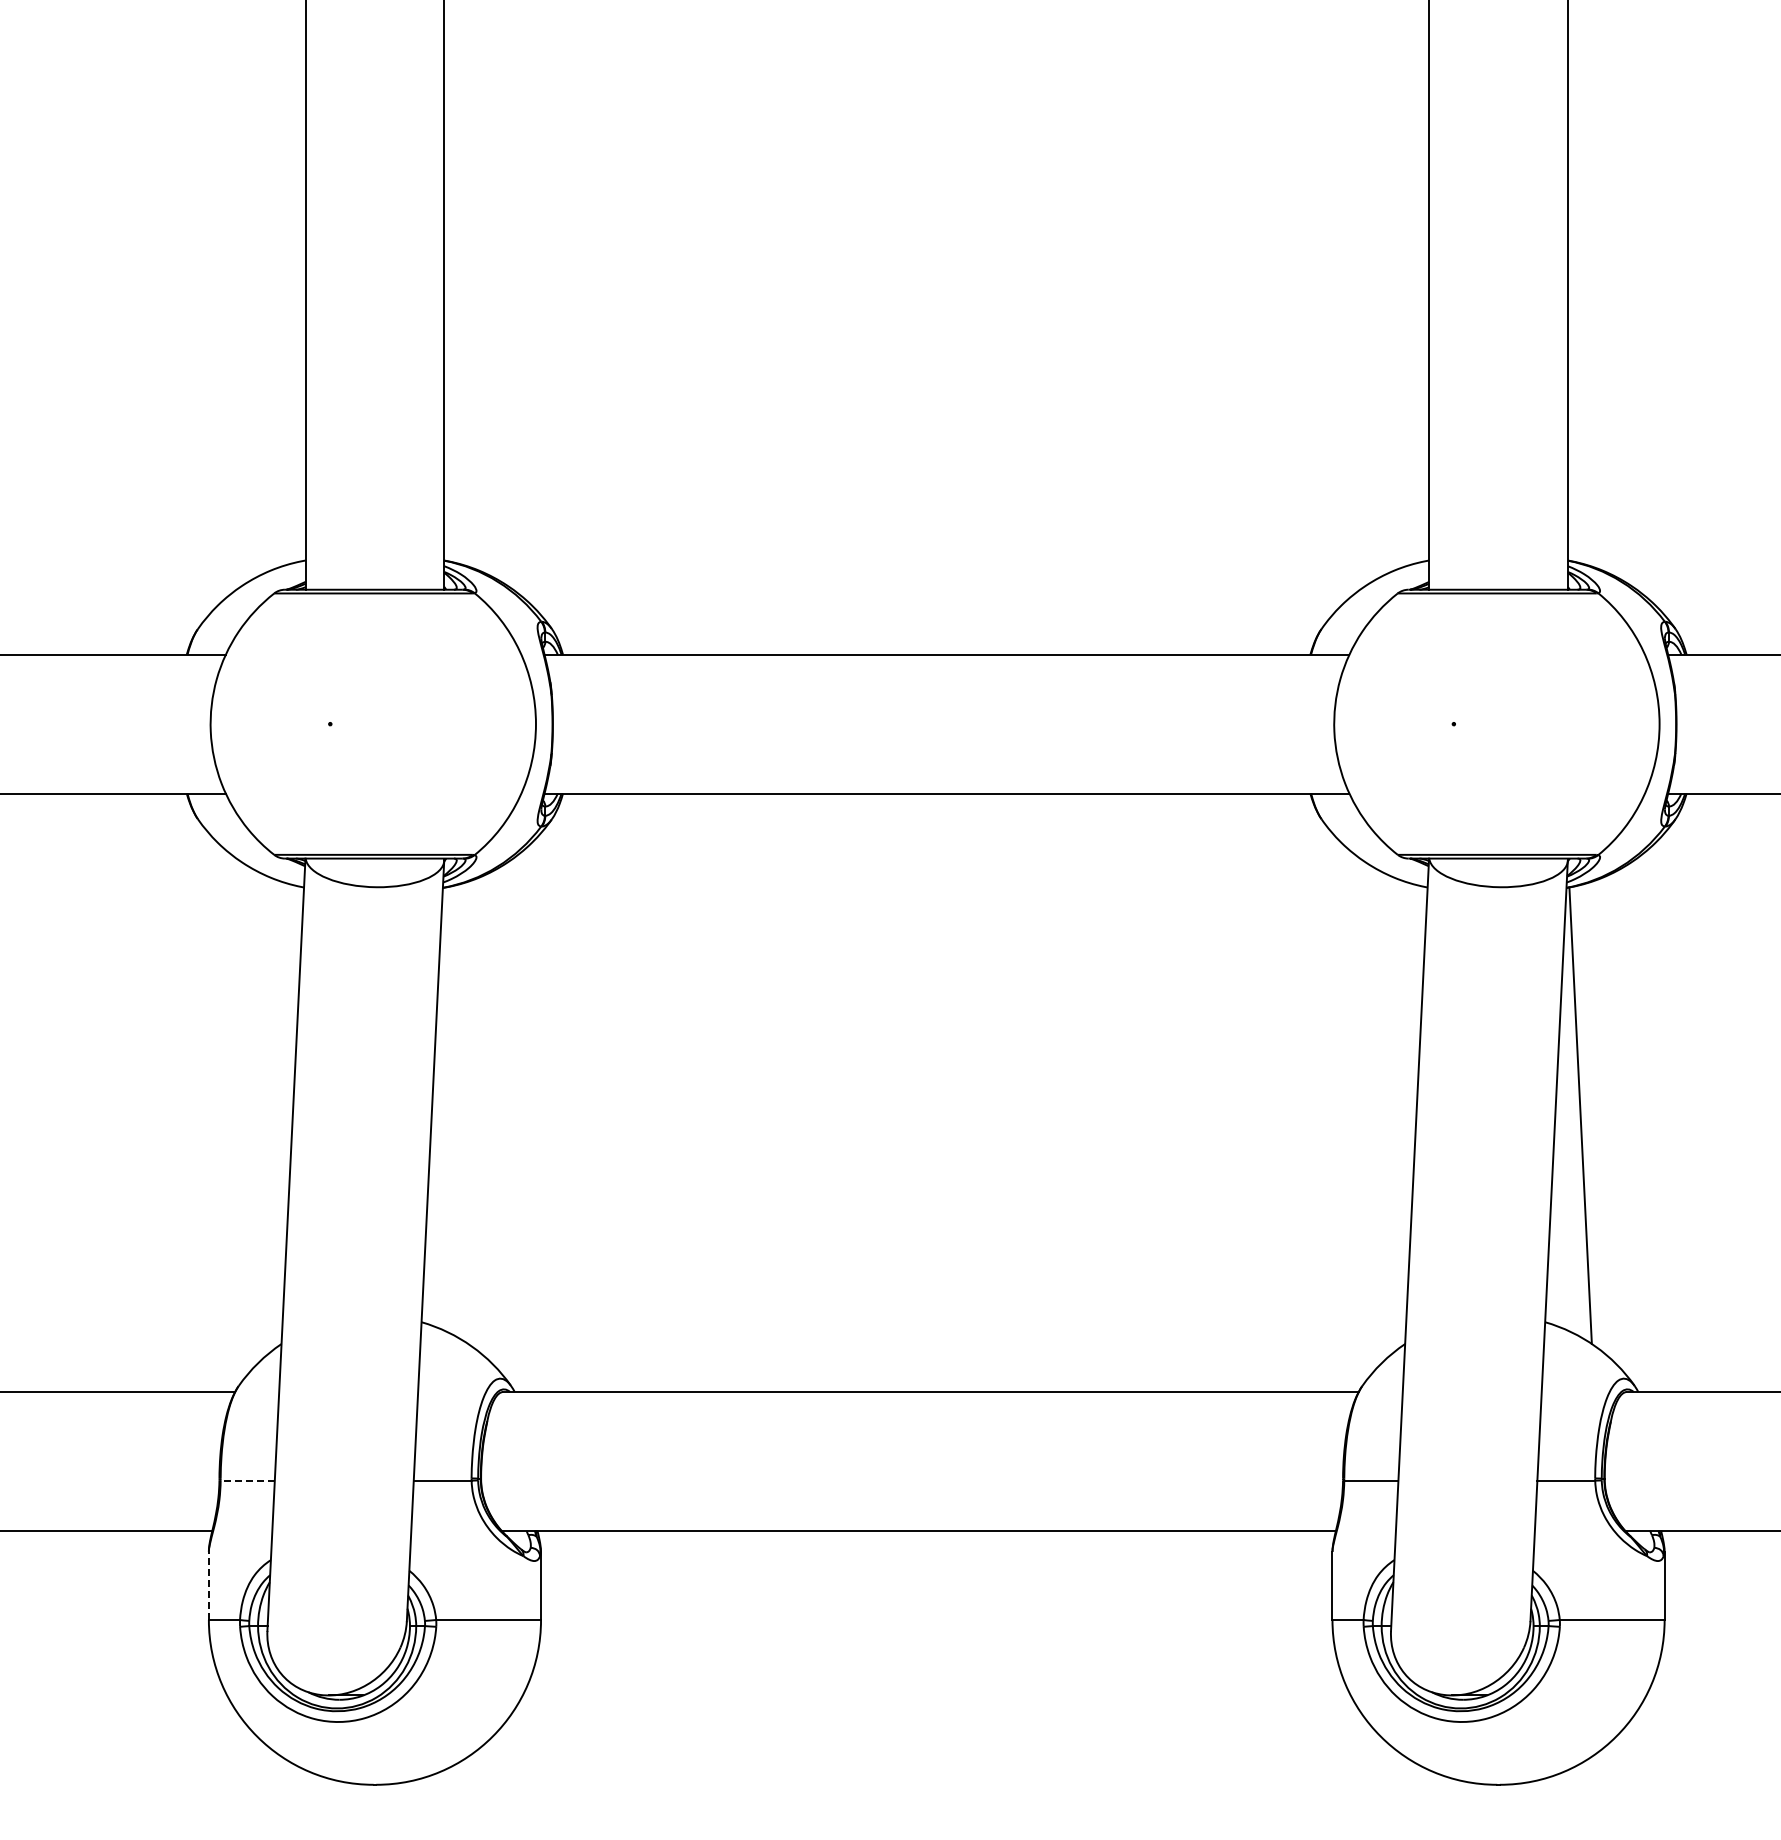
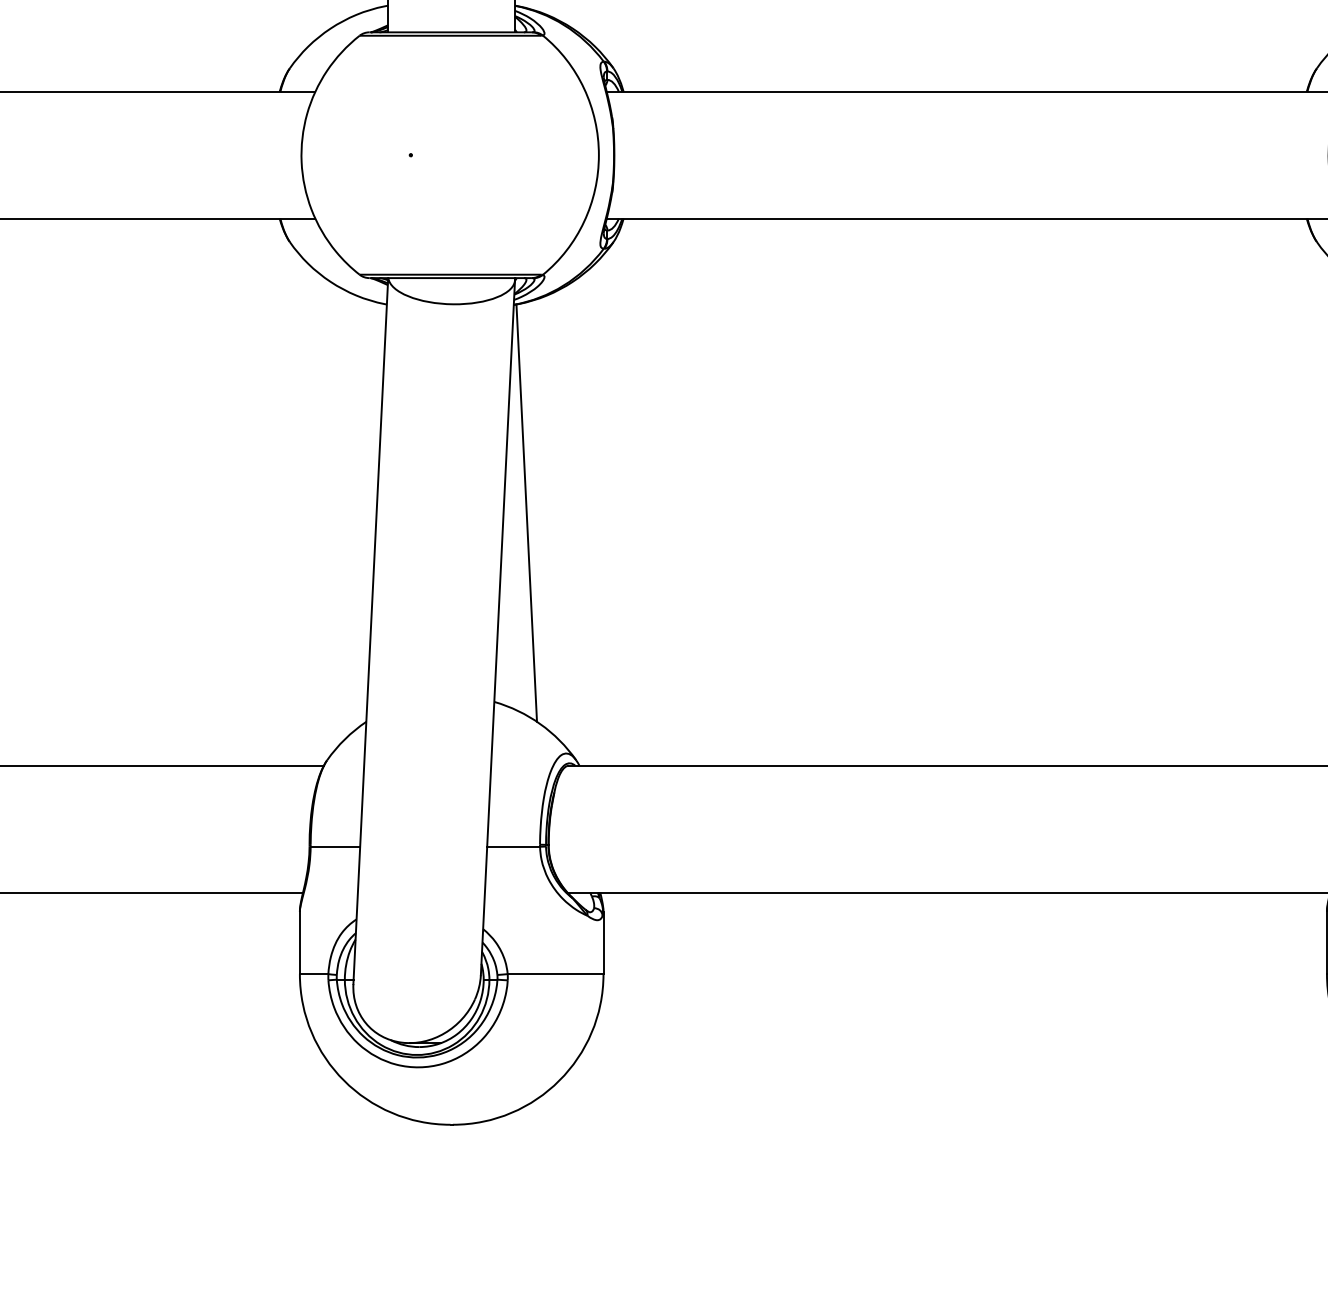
line: (456, 1115) -> (526, 512), added
line: (247, 1480) -> (335, 846), dashed -> solid
line: (208, 1585) -> (299, 942), dashed -> solid

